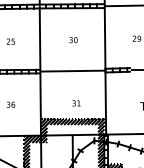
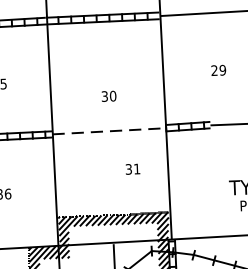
text: (73, 40) -> (109, 97), moved
line: (73, 71) -> (110, 131), solid -> dashed
text: (76, 103) -> (132, 169), moved

